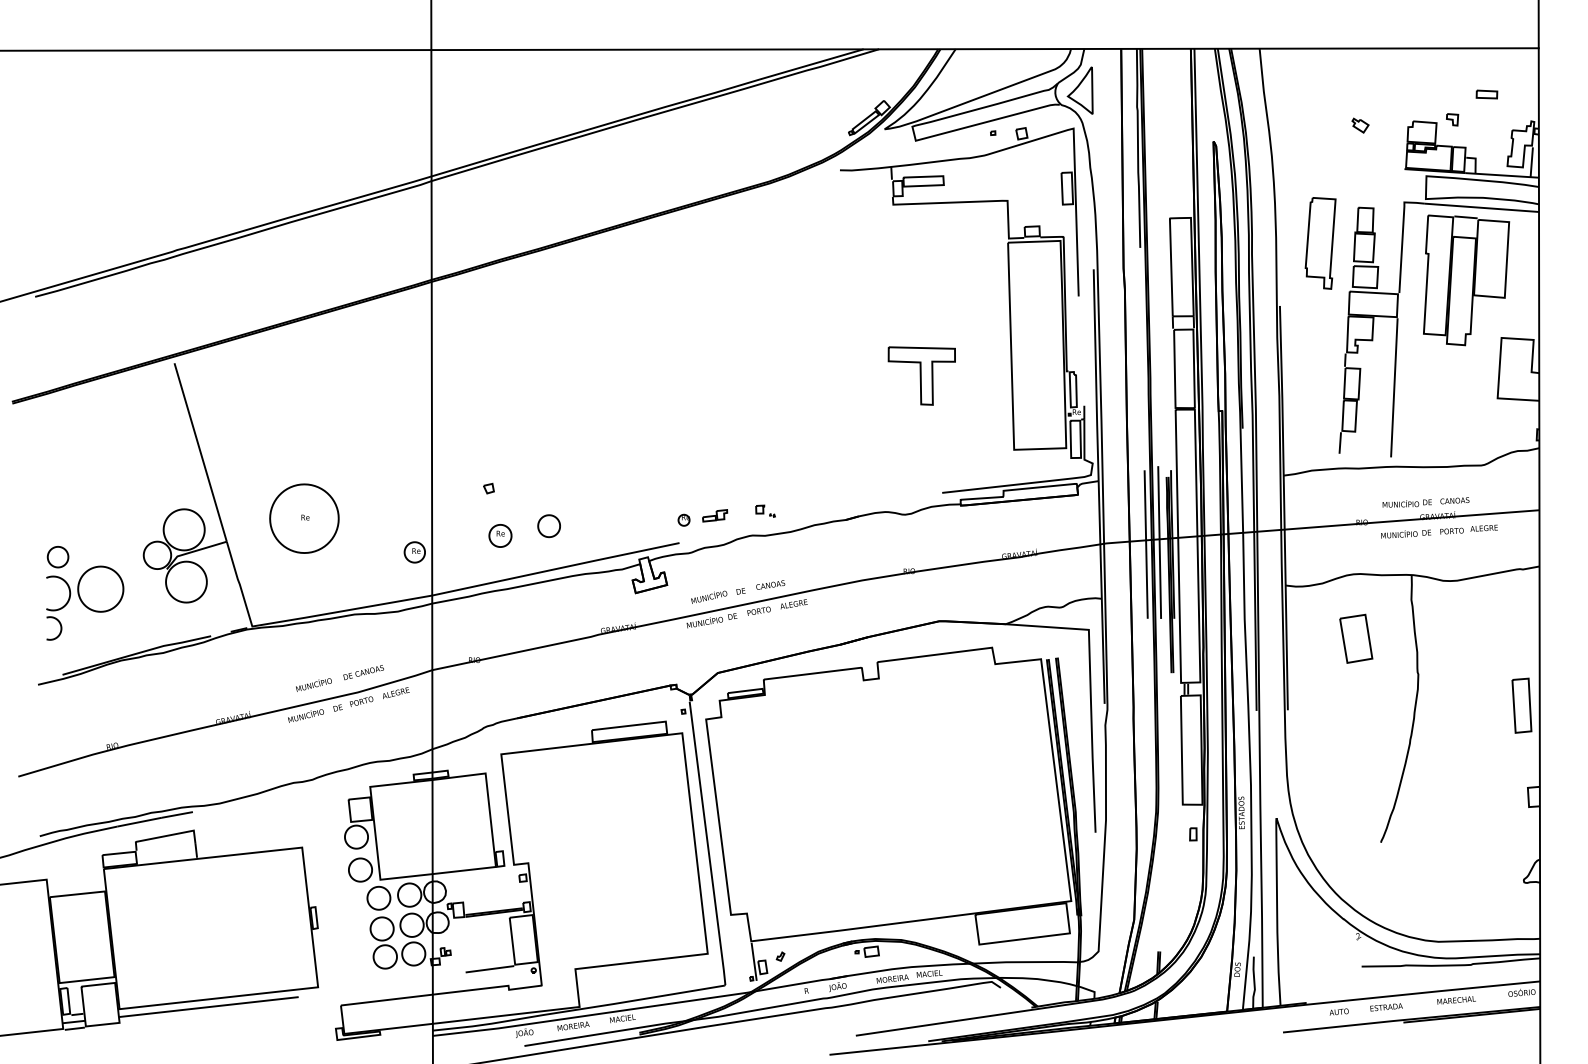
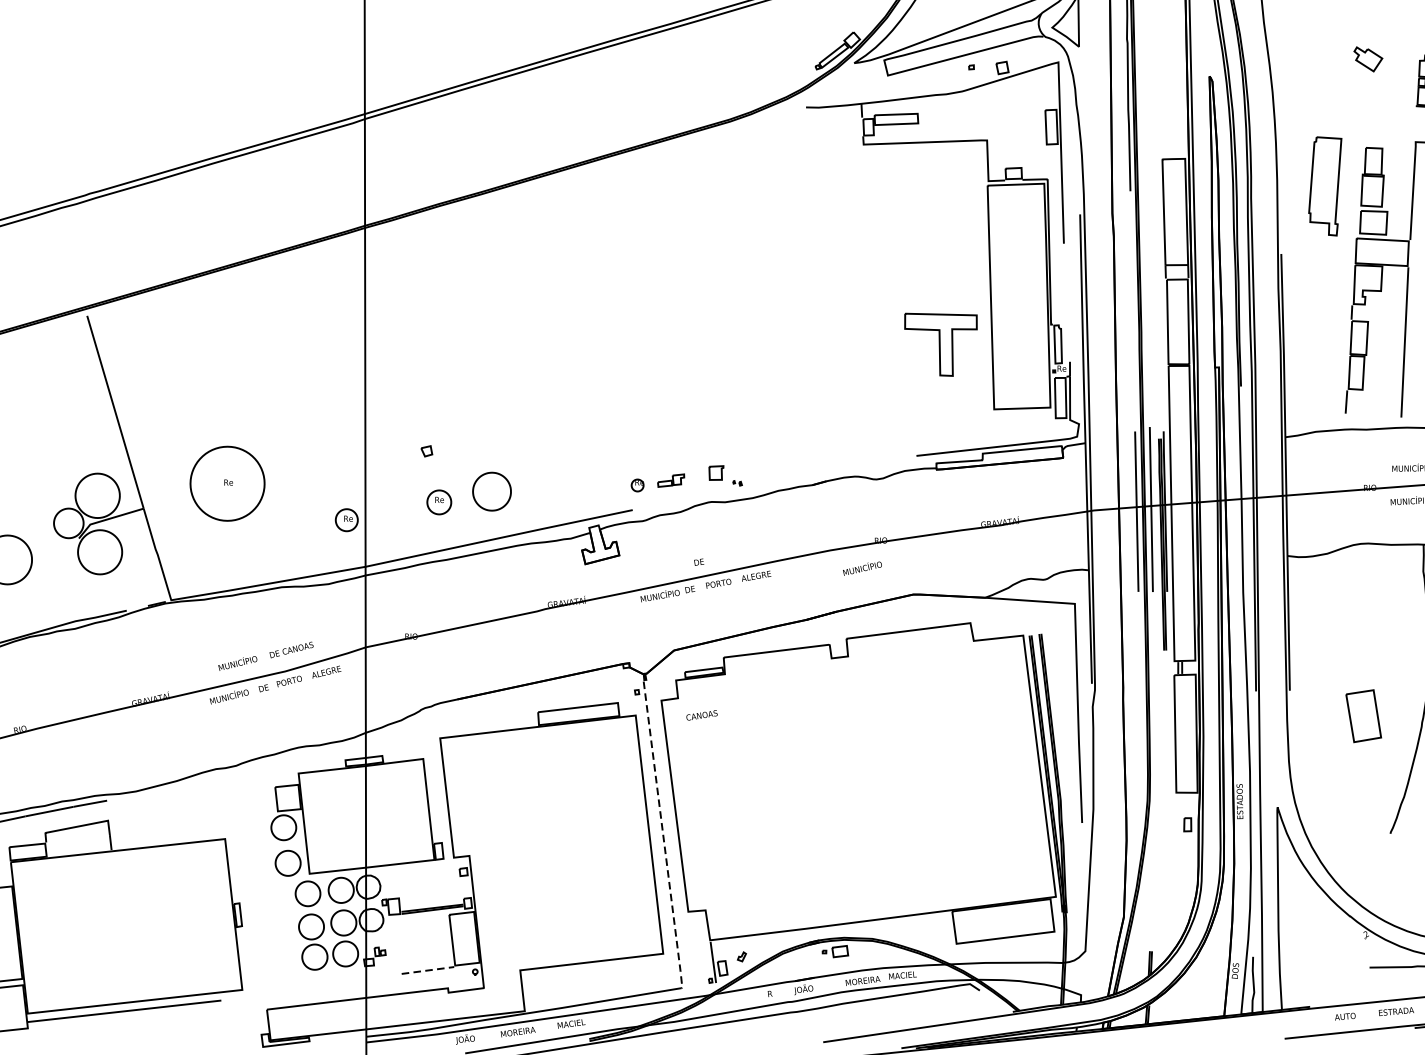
part: (1360, 125) -> (1368, 59), size x1.6
part: (921, 375) -> (940, 344), moved
part: (765, 510) -> (725, 474), size x1.6
part: (548, 526) -> (491, 492), size x1.6
text: (770, 584) -> (701, 714), moved
text: (709, 596) -> (862, 567), moved
part: (1356, 638) -> (1364, 715), moved
line: (707, 844) -> (662, 835), solid -> dashed
line: (490, 969) -> (428, 970), solid -> dashed

